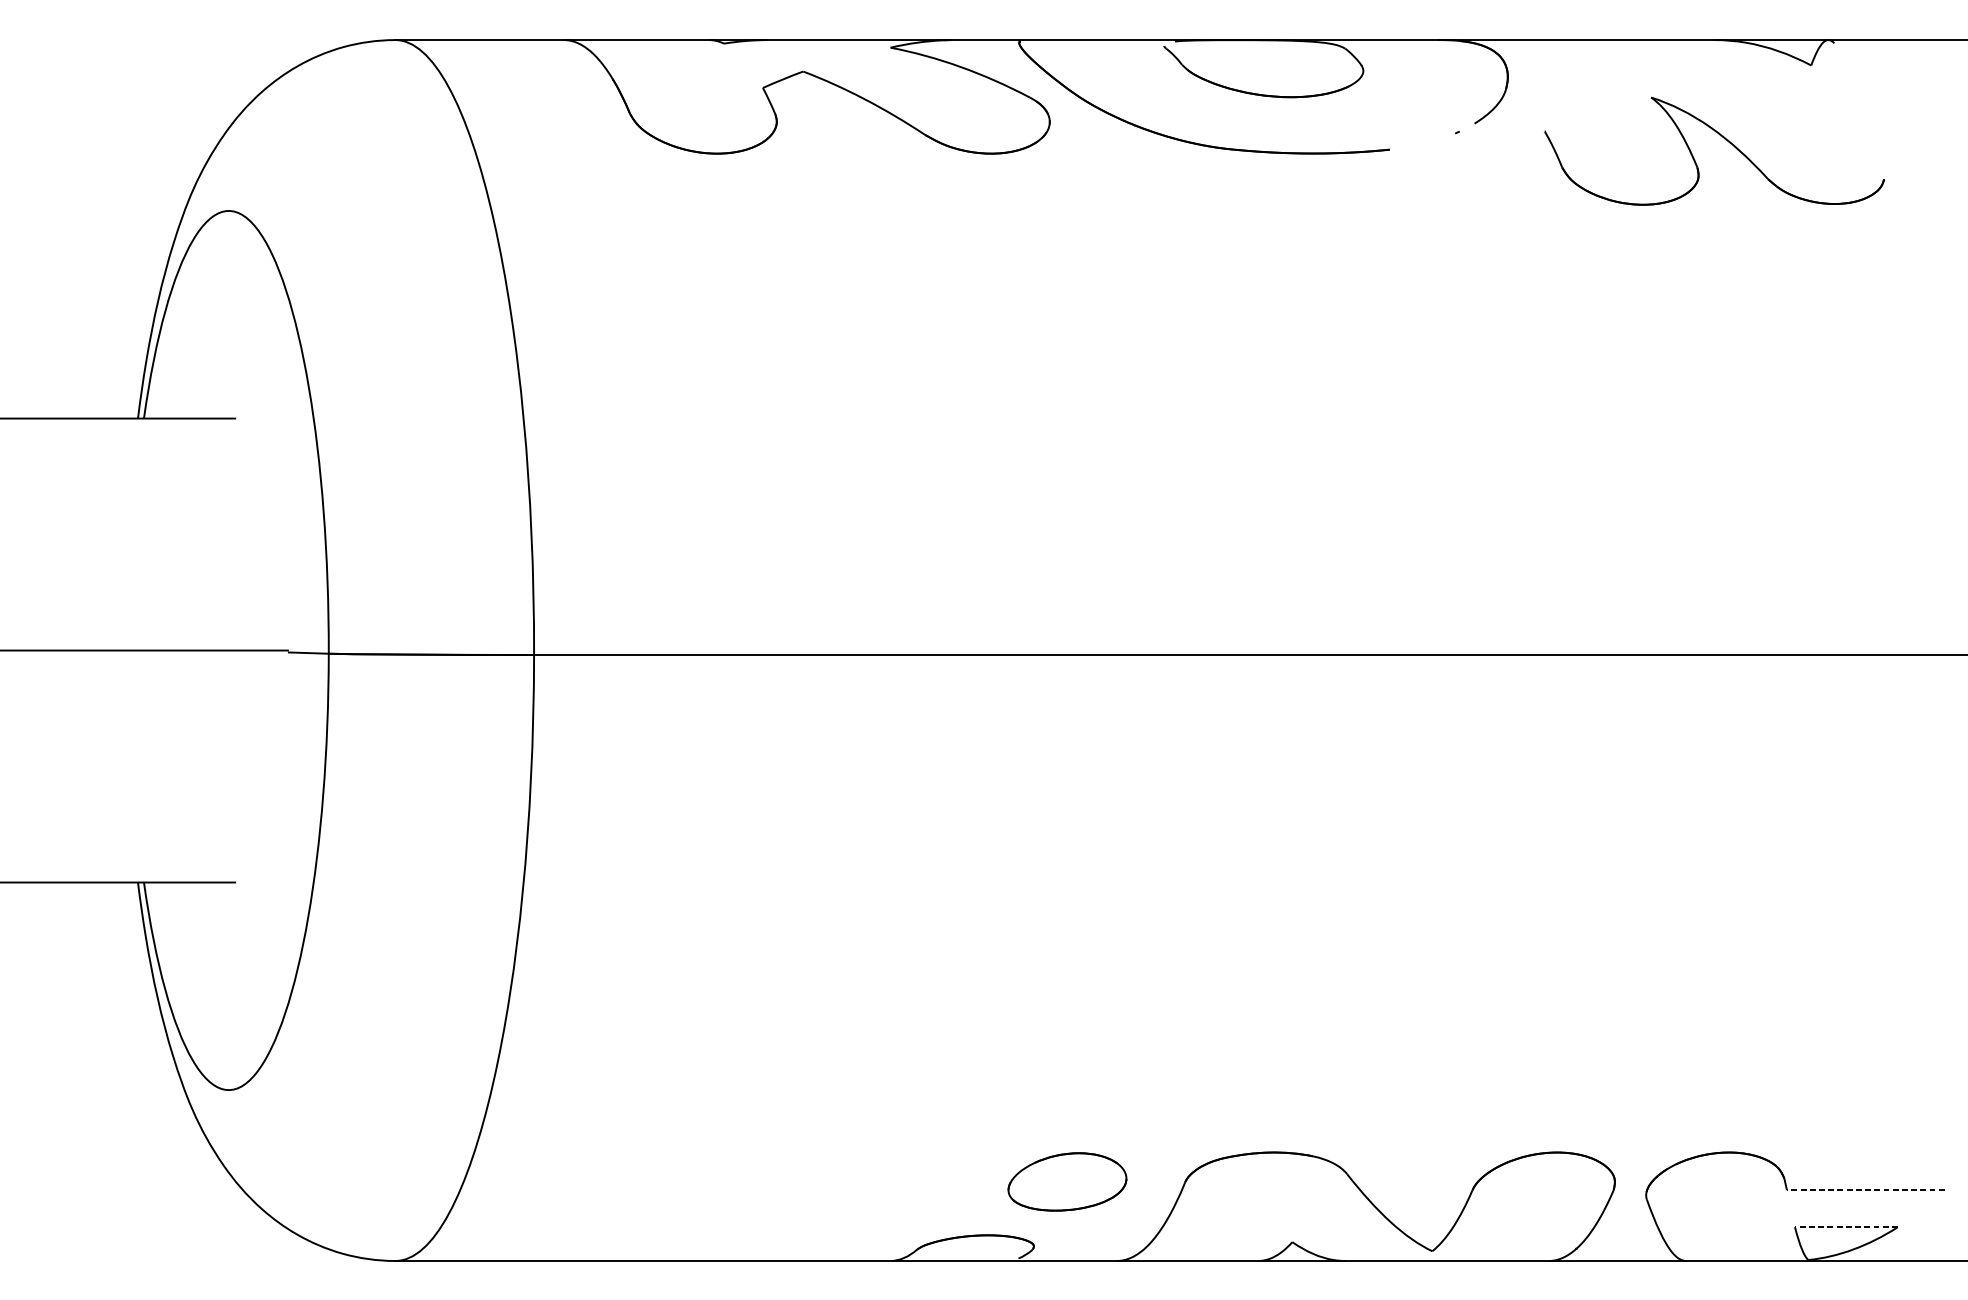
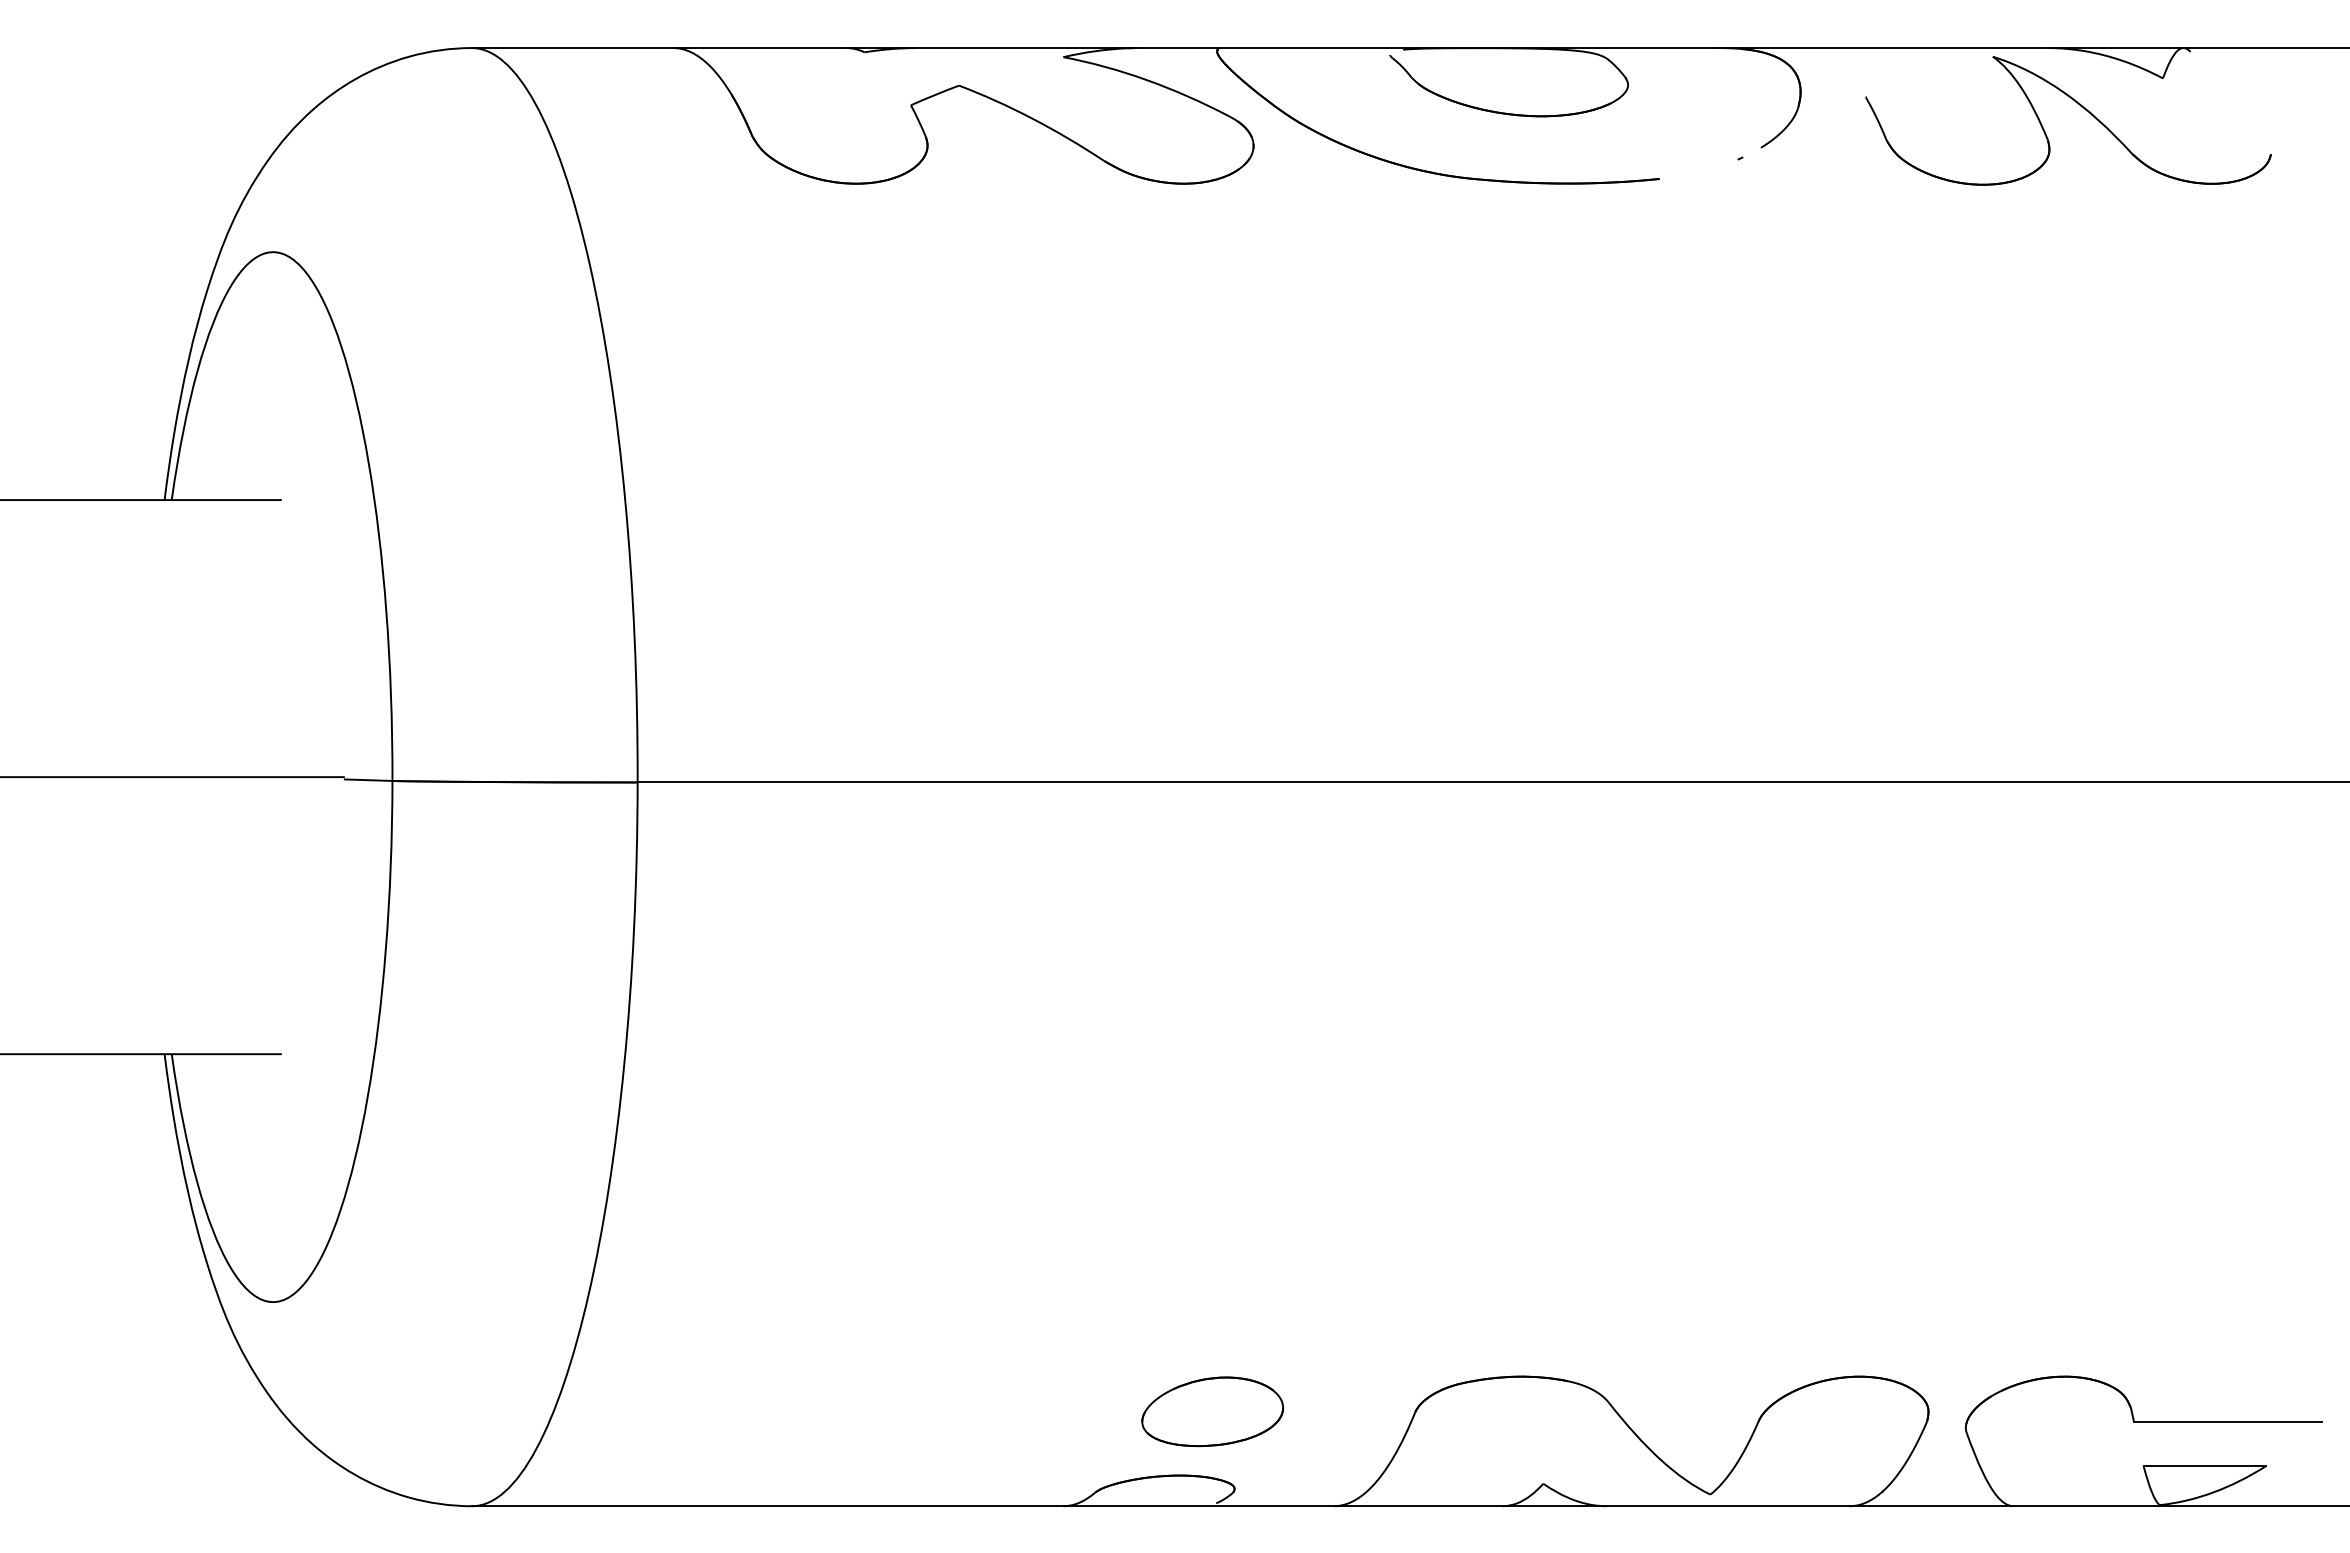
part: (1725, 140) -> (2081, 107), moved
part: (1067, 1181) -> (1212, 1411), moved
line: (1865, 1190) -> (2227, 1421), dashed -> solid
line: (1846, 1226) -> (2204, 1465), dashed -> solid

